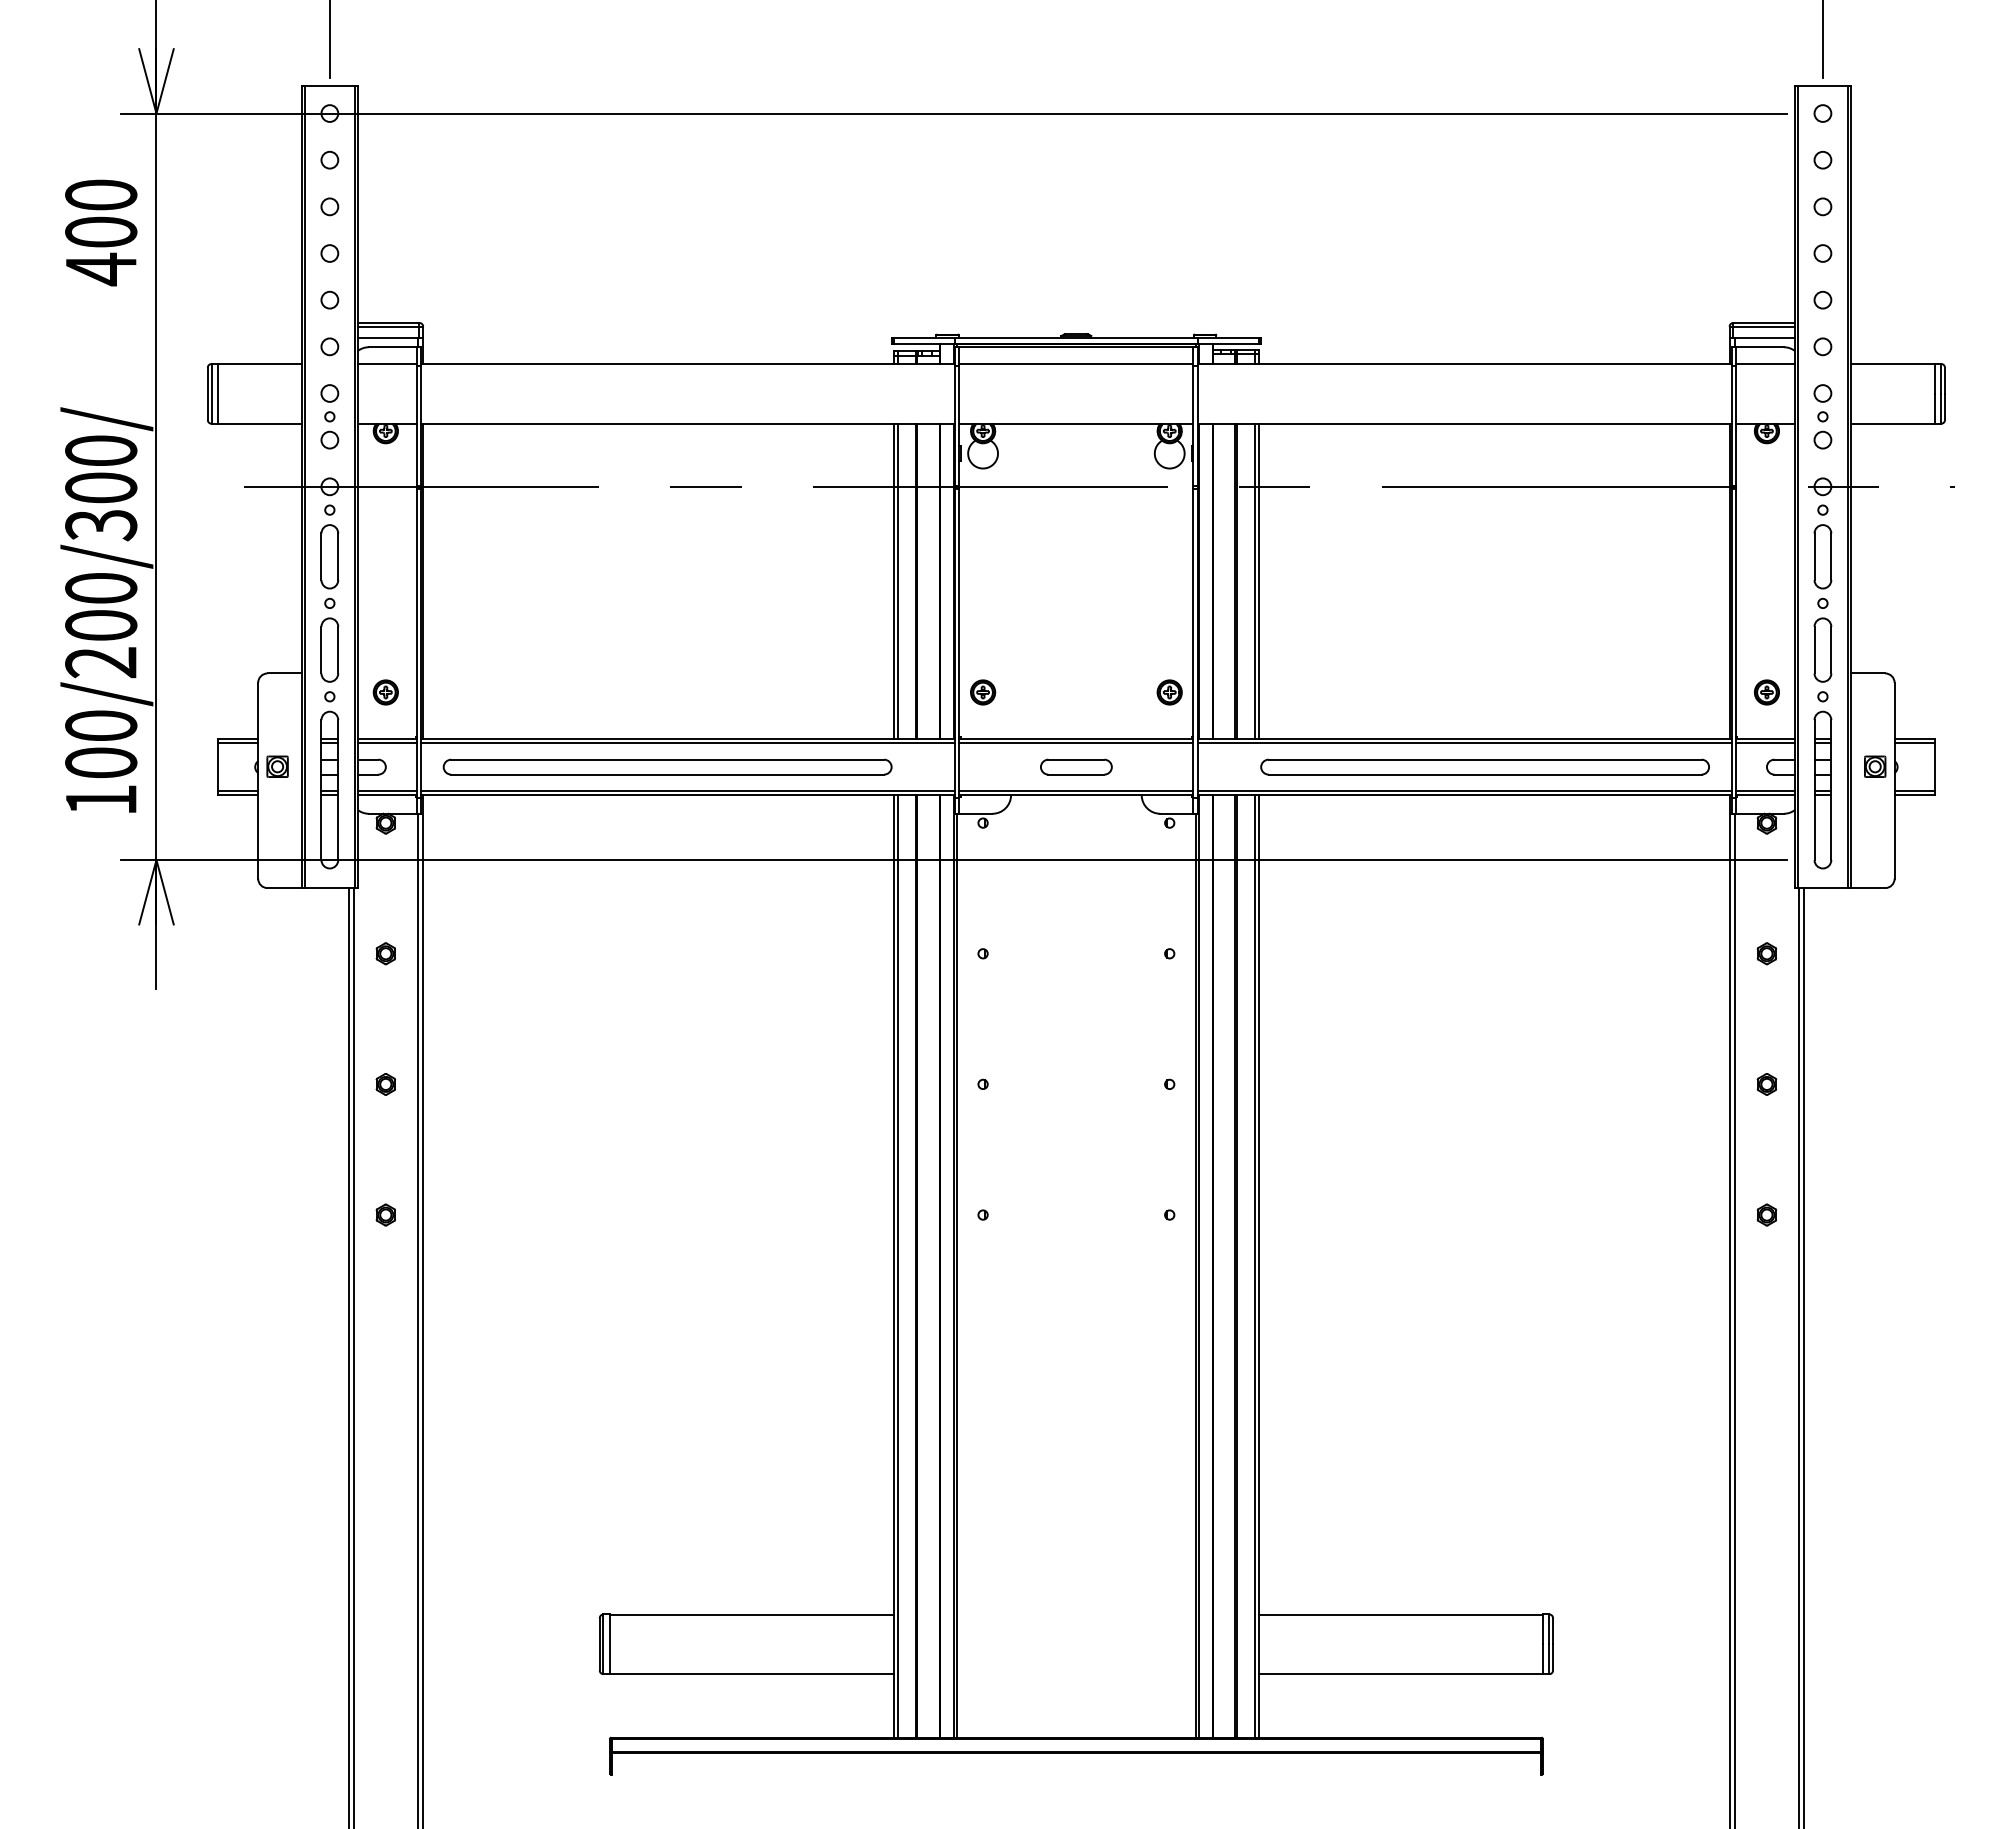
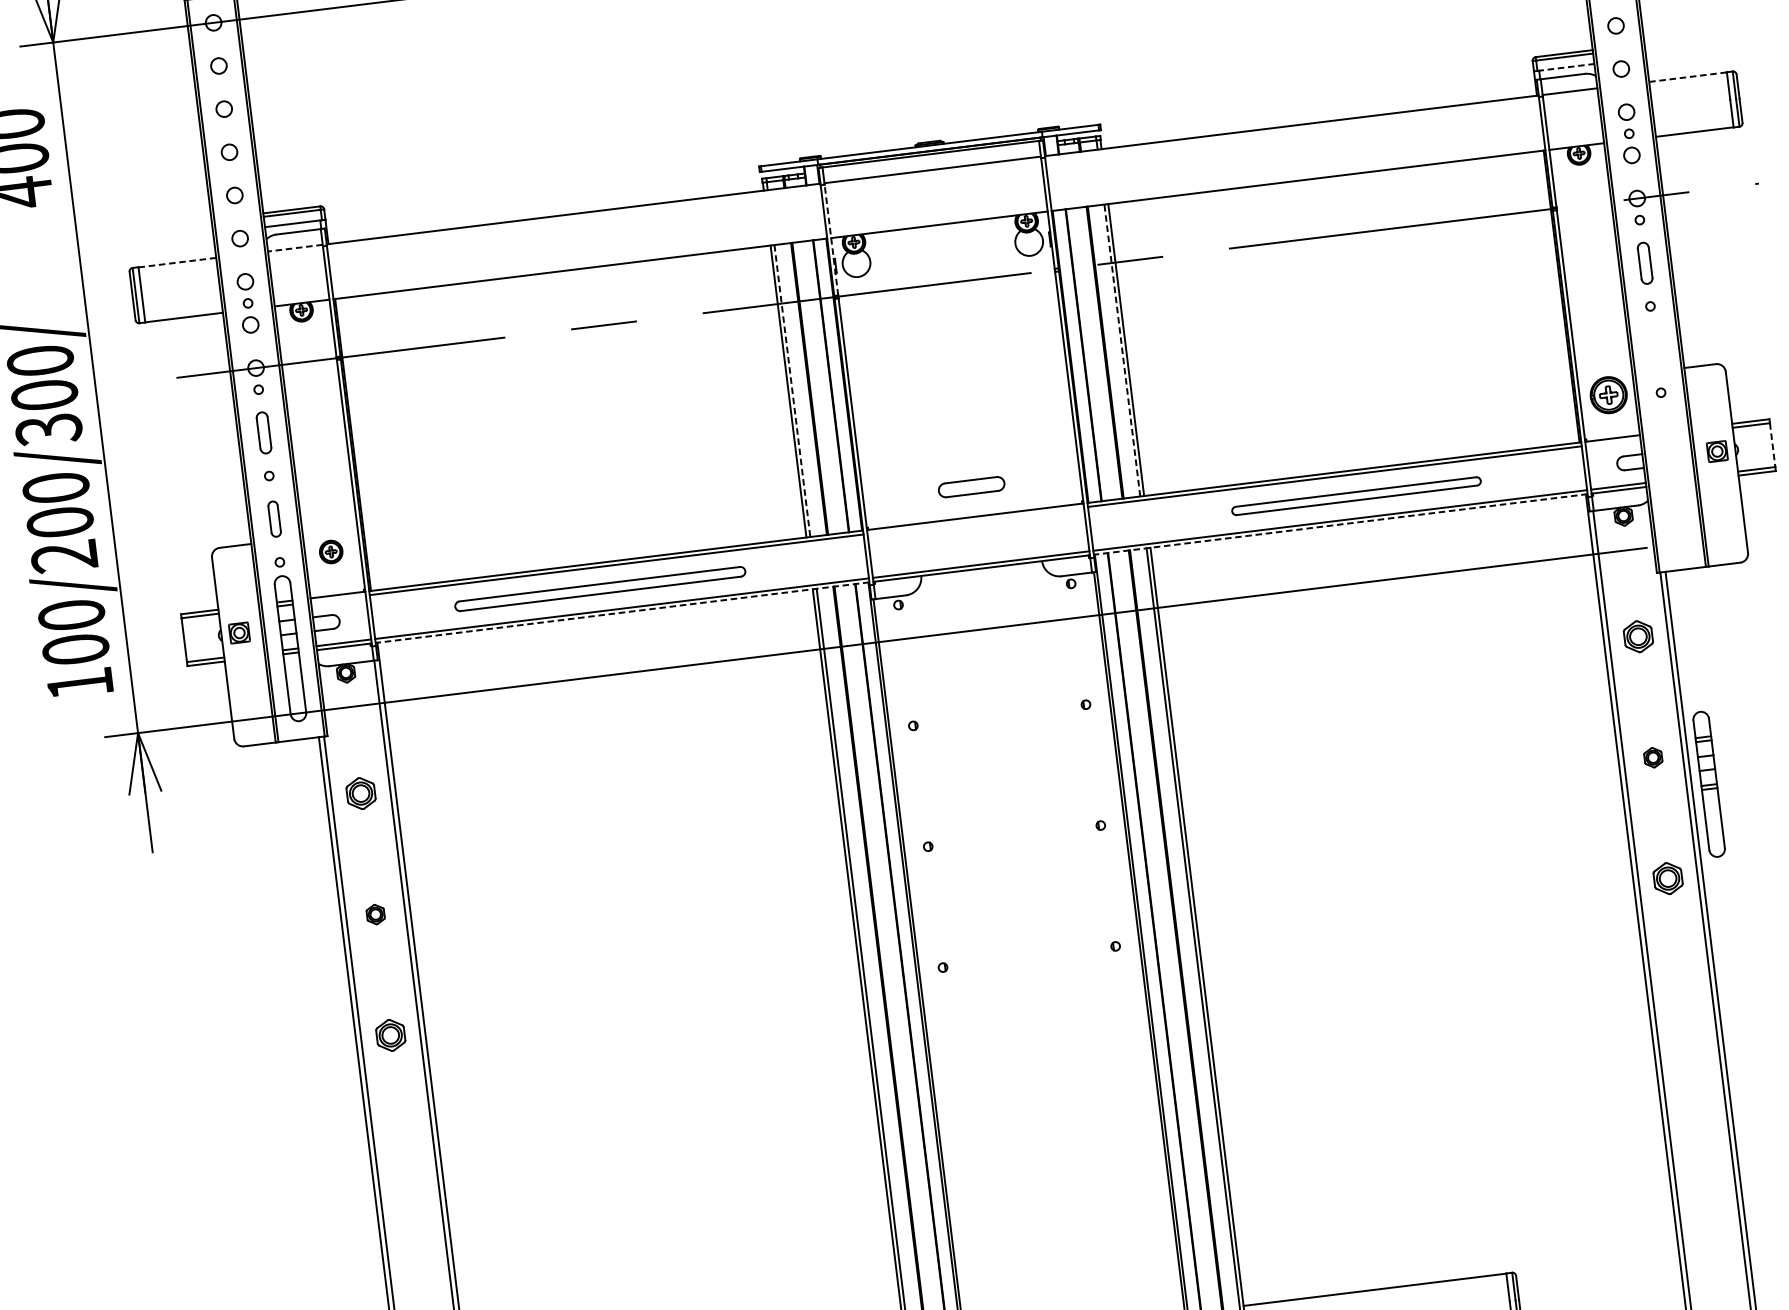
line: (1764, 337) -> (1566, 67), solid -> dashed
line: (259, 364) -> (177, 262), solid -> dashed
line: (387, 364) -> (295, 248), solid -> dashed
line: (1892, 364) -> (1687, 77), solid -> dashed
line: (959, 425) -> (831, 239), solid -> dashed
part: (329, 556) -> (263, 432), size x0.7
part: (1822, 556) -> (1644, 263), size x0.7
line: (898, 581) -> (792, 391), solid -> dashed
line: (1254, 581) -> (1122, 350), solid -> dashed
part: (329, 649) -> (274, 518), size x0.6
part: (1822, 649) -> (1655, 349), removed
part: (983, 692) -> (884, 484), removed
part: (1169, 692) -> (1056, 463), removed
part: (1766, 692) -> (1608, 395), size x1.6
line: (387, 743) -> (338, 599), removed
line: (1076, 743) -> (975, 520), removed
line: (1764, 743) -> (1612, 442), removed
part: (667, 766) -> (600, 588), size x0.7
part: (1076, 766) -> (971, 486), moved
part: (1484, 766) -> (1355, 495), size x0.6
line: (1934, 767) -> (1772, 445), solid -> dashed
part: (1822, 789) -> (1708, 783), moved
line: (688, 795) -> (622, 612), solid -> dashed
line: (1464, 795) -> (1340, 524), solid -> dashed
part: (385, 953) -> (360, 793), size x1.6
part: (1766, 953) -> (1638, 636), size x1.6
part: (385, 1214) -> (390, 1034), size x1.6
part: (1766, 1214) -> (1667, 878), size x1.6

